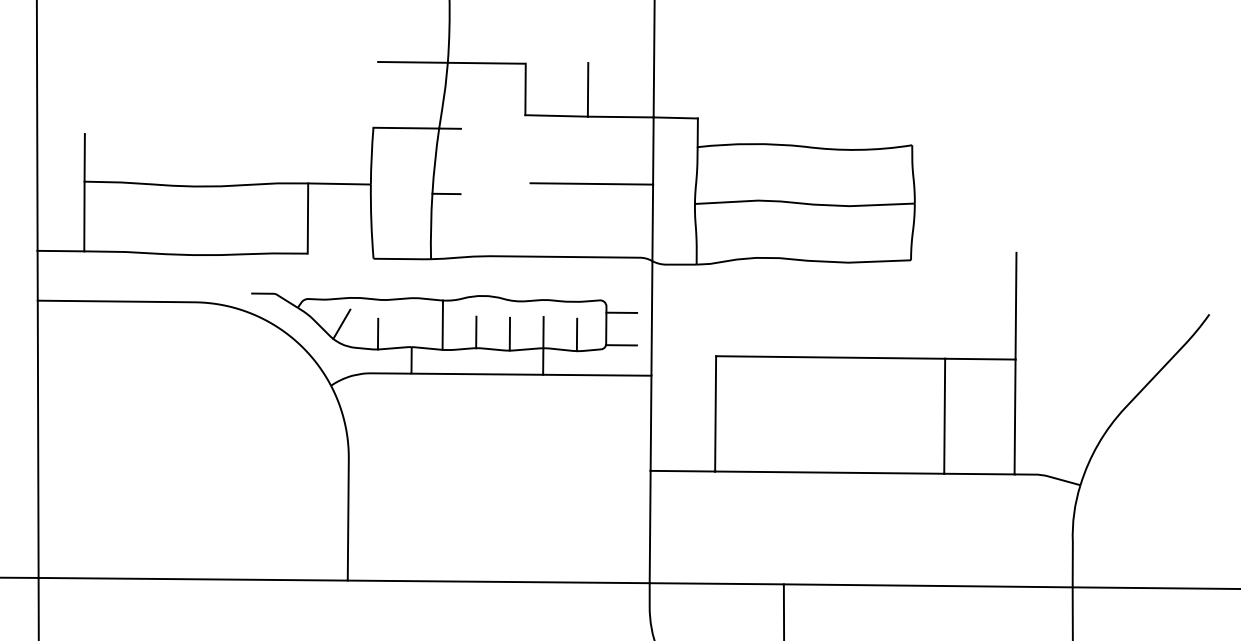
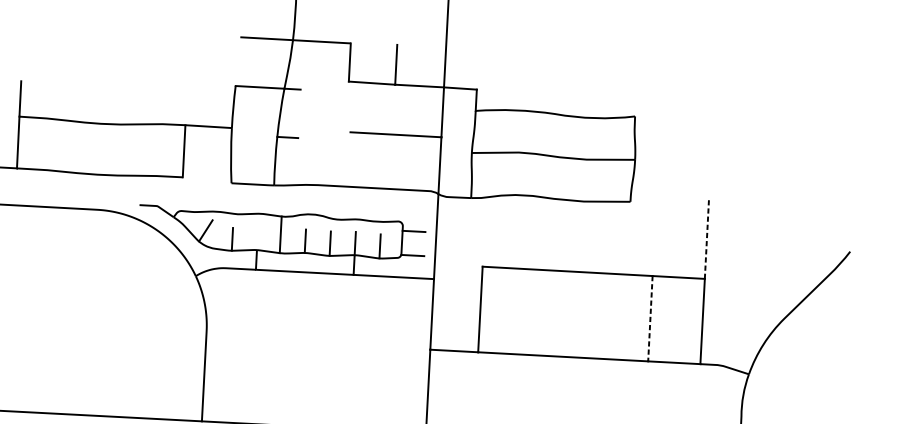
line: (1016, 305) -> (707, 238), solid -> dashed
line: (944, 416) -> (650, 318), solid -> dashed

